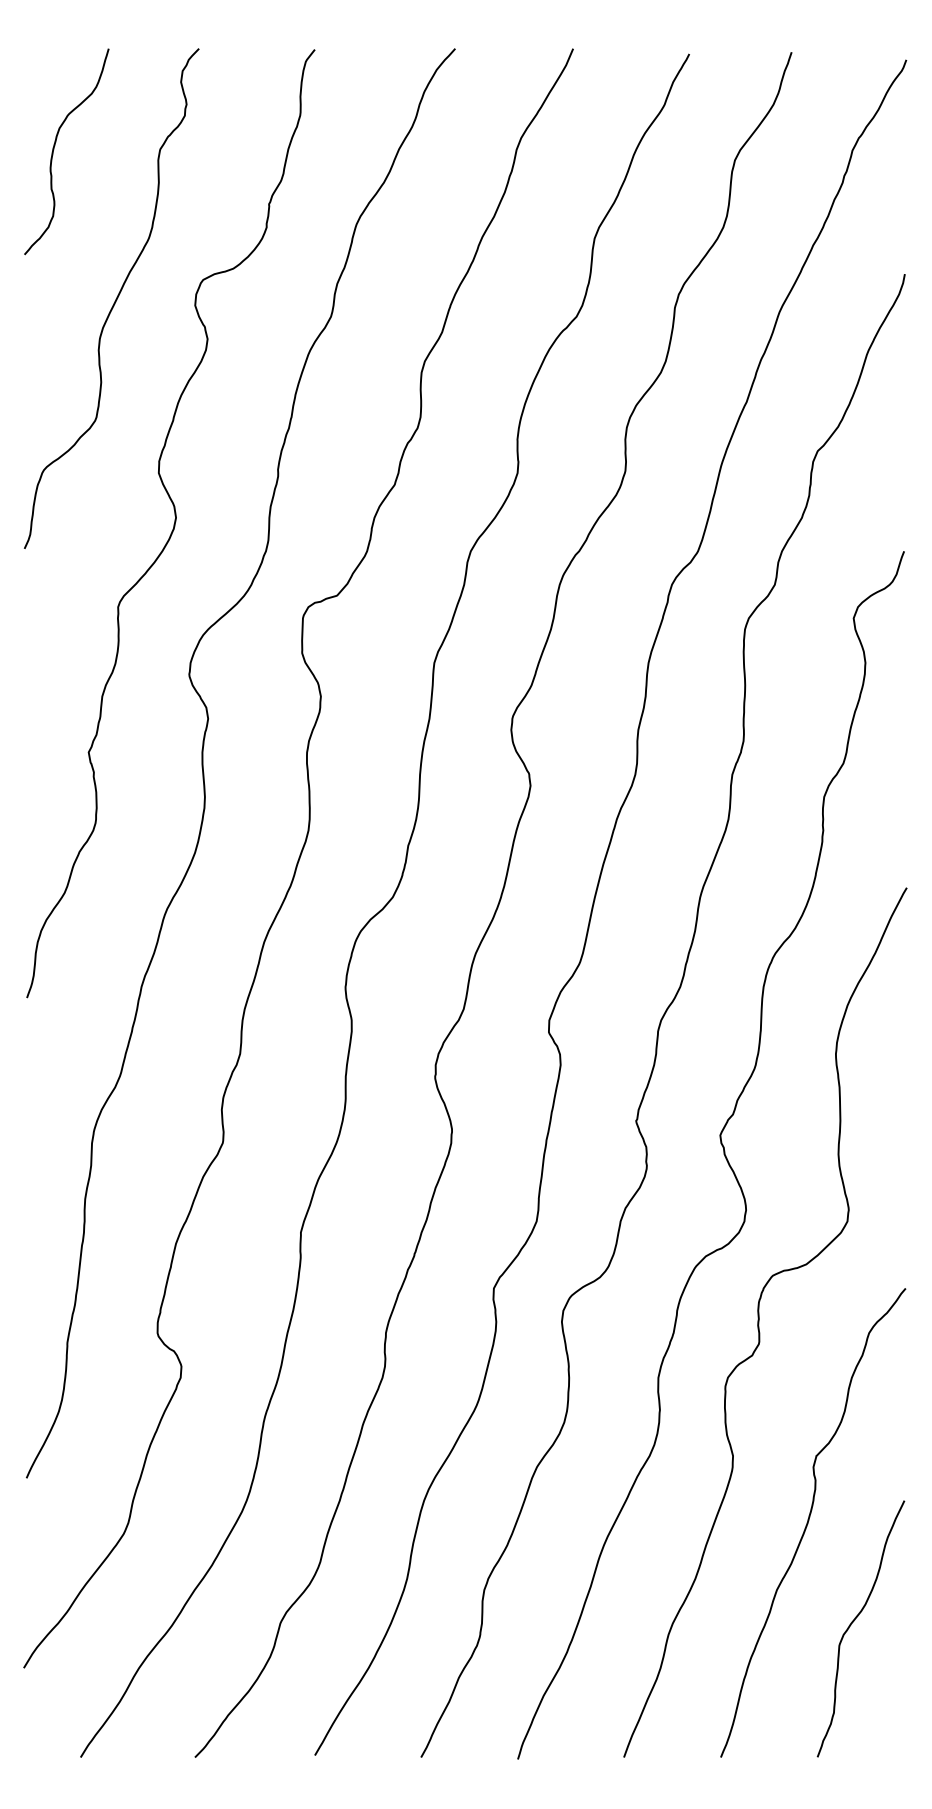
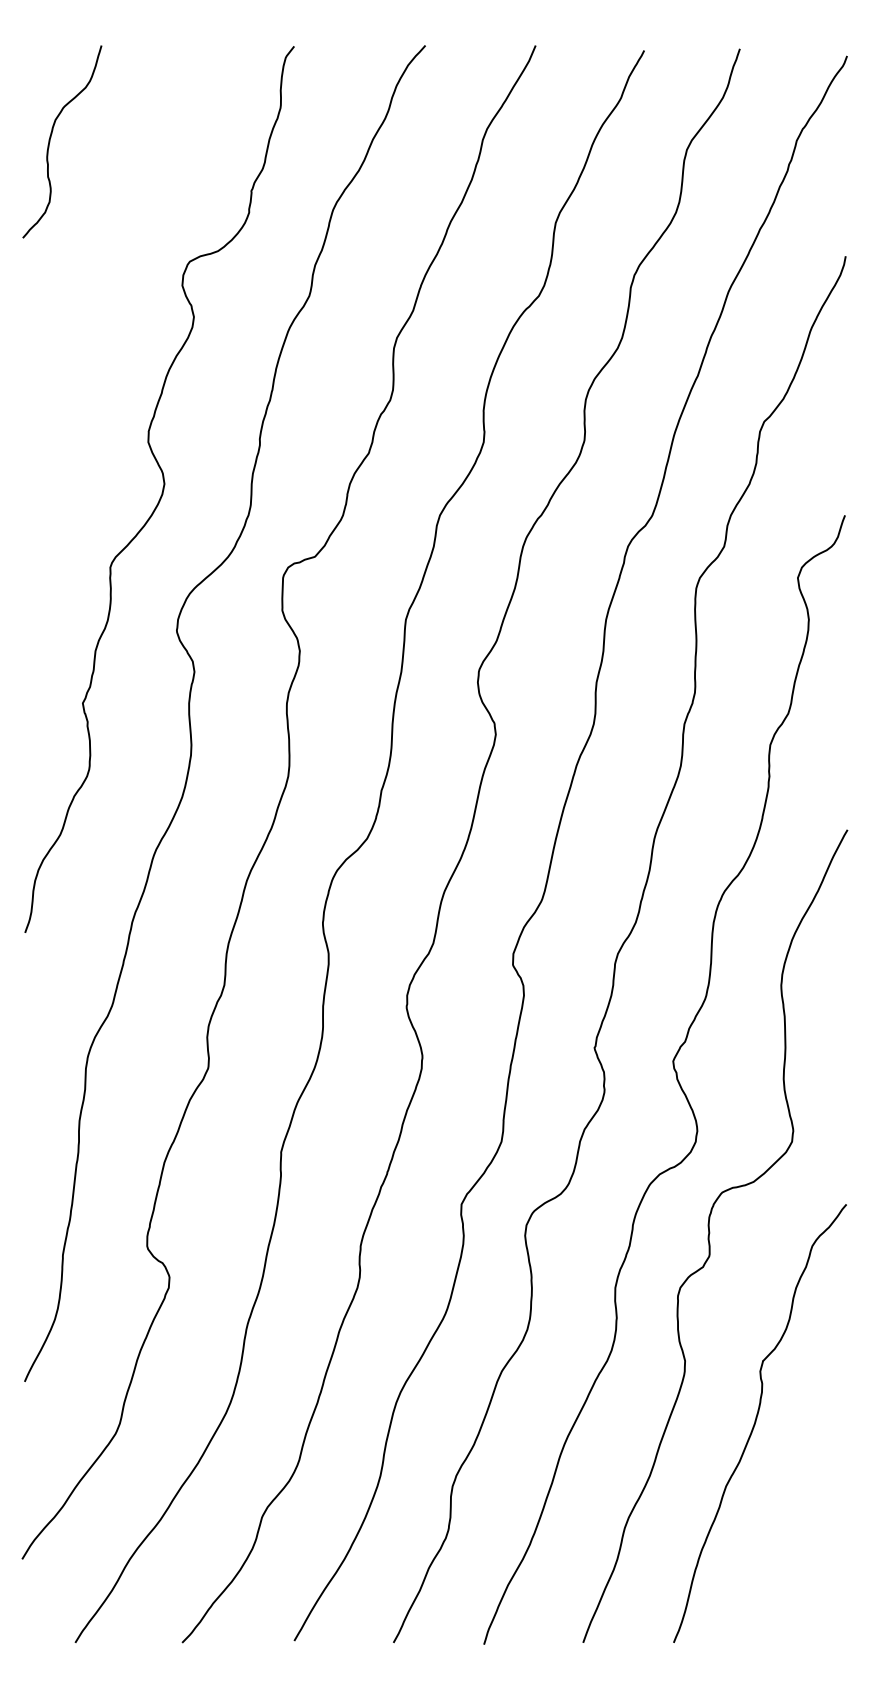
curve: (115, 300) -> (107, 280), removed
curve: (853, 1623) -> (797, 1517), removed

